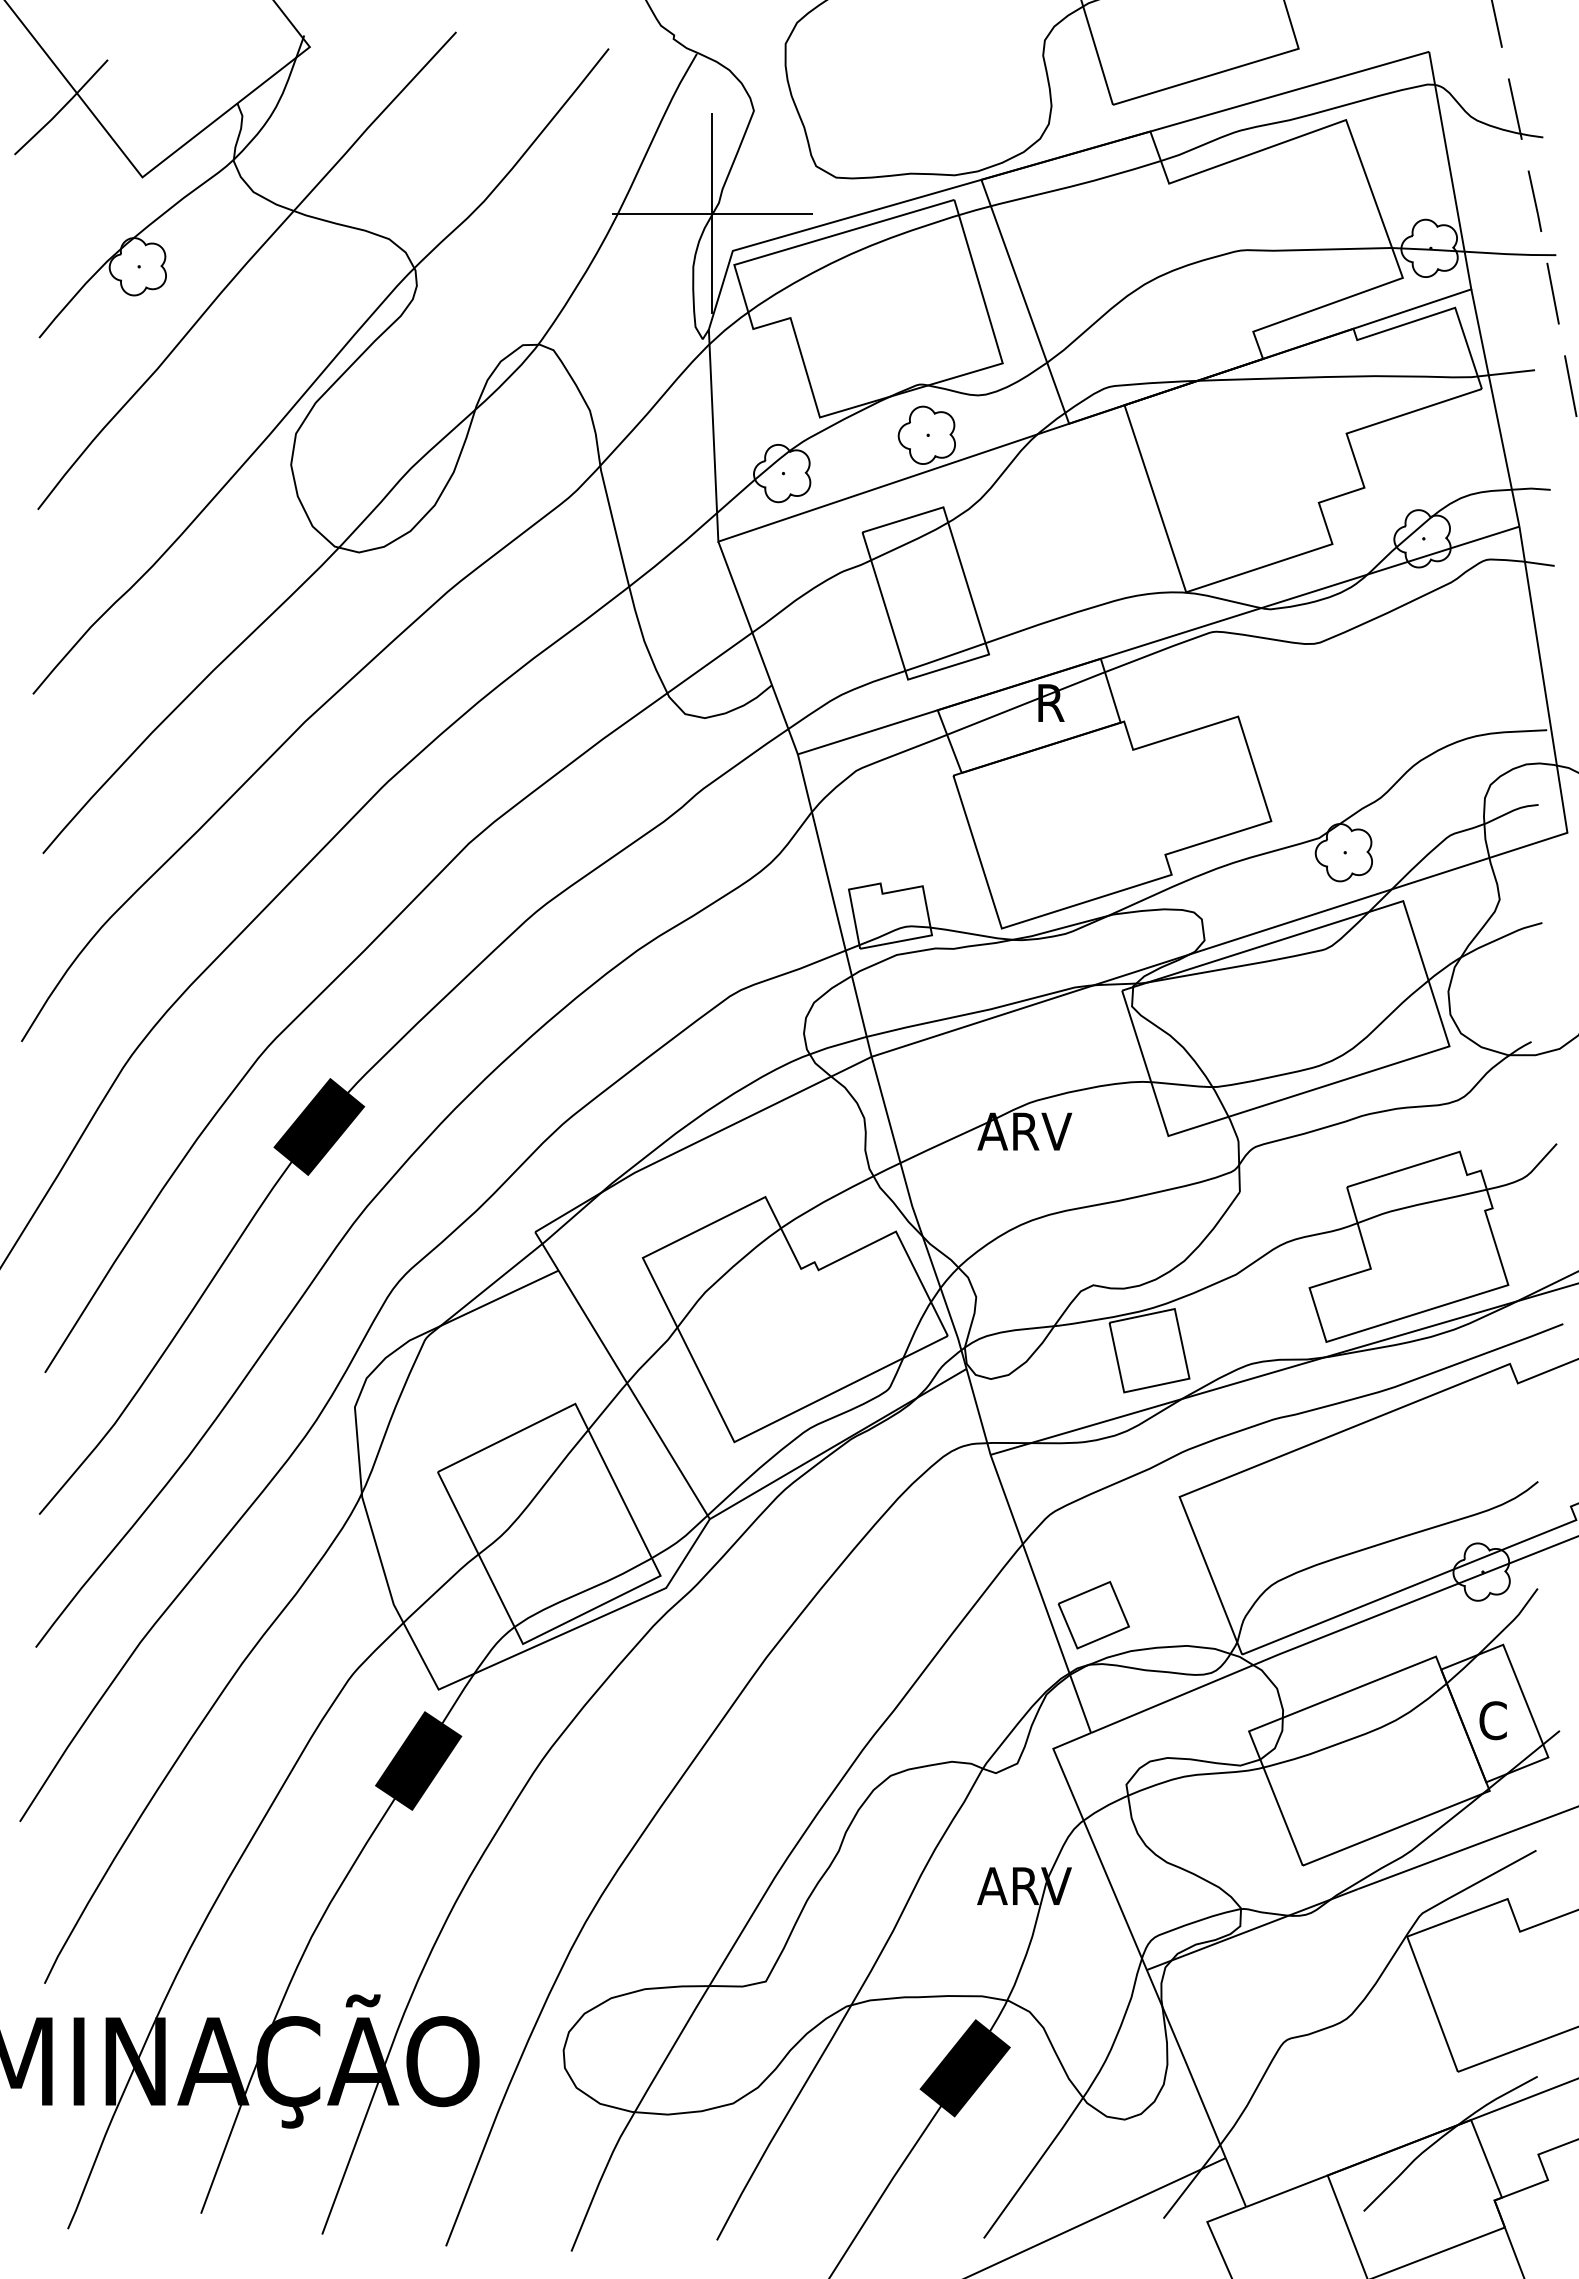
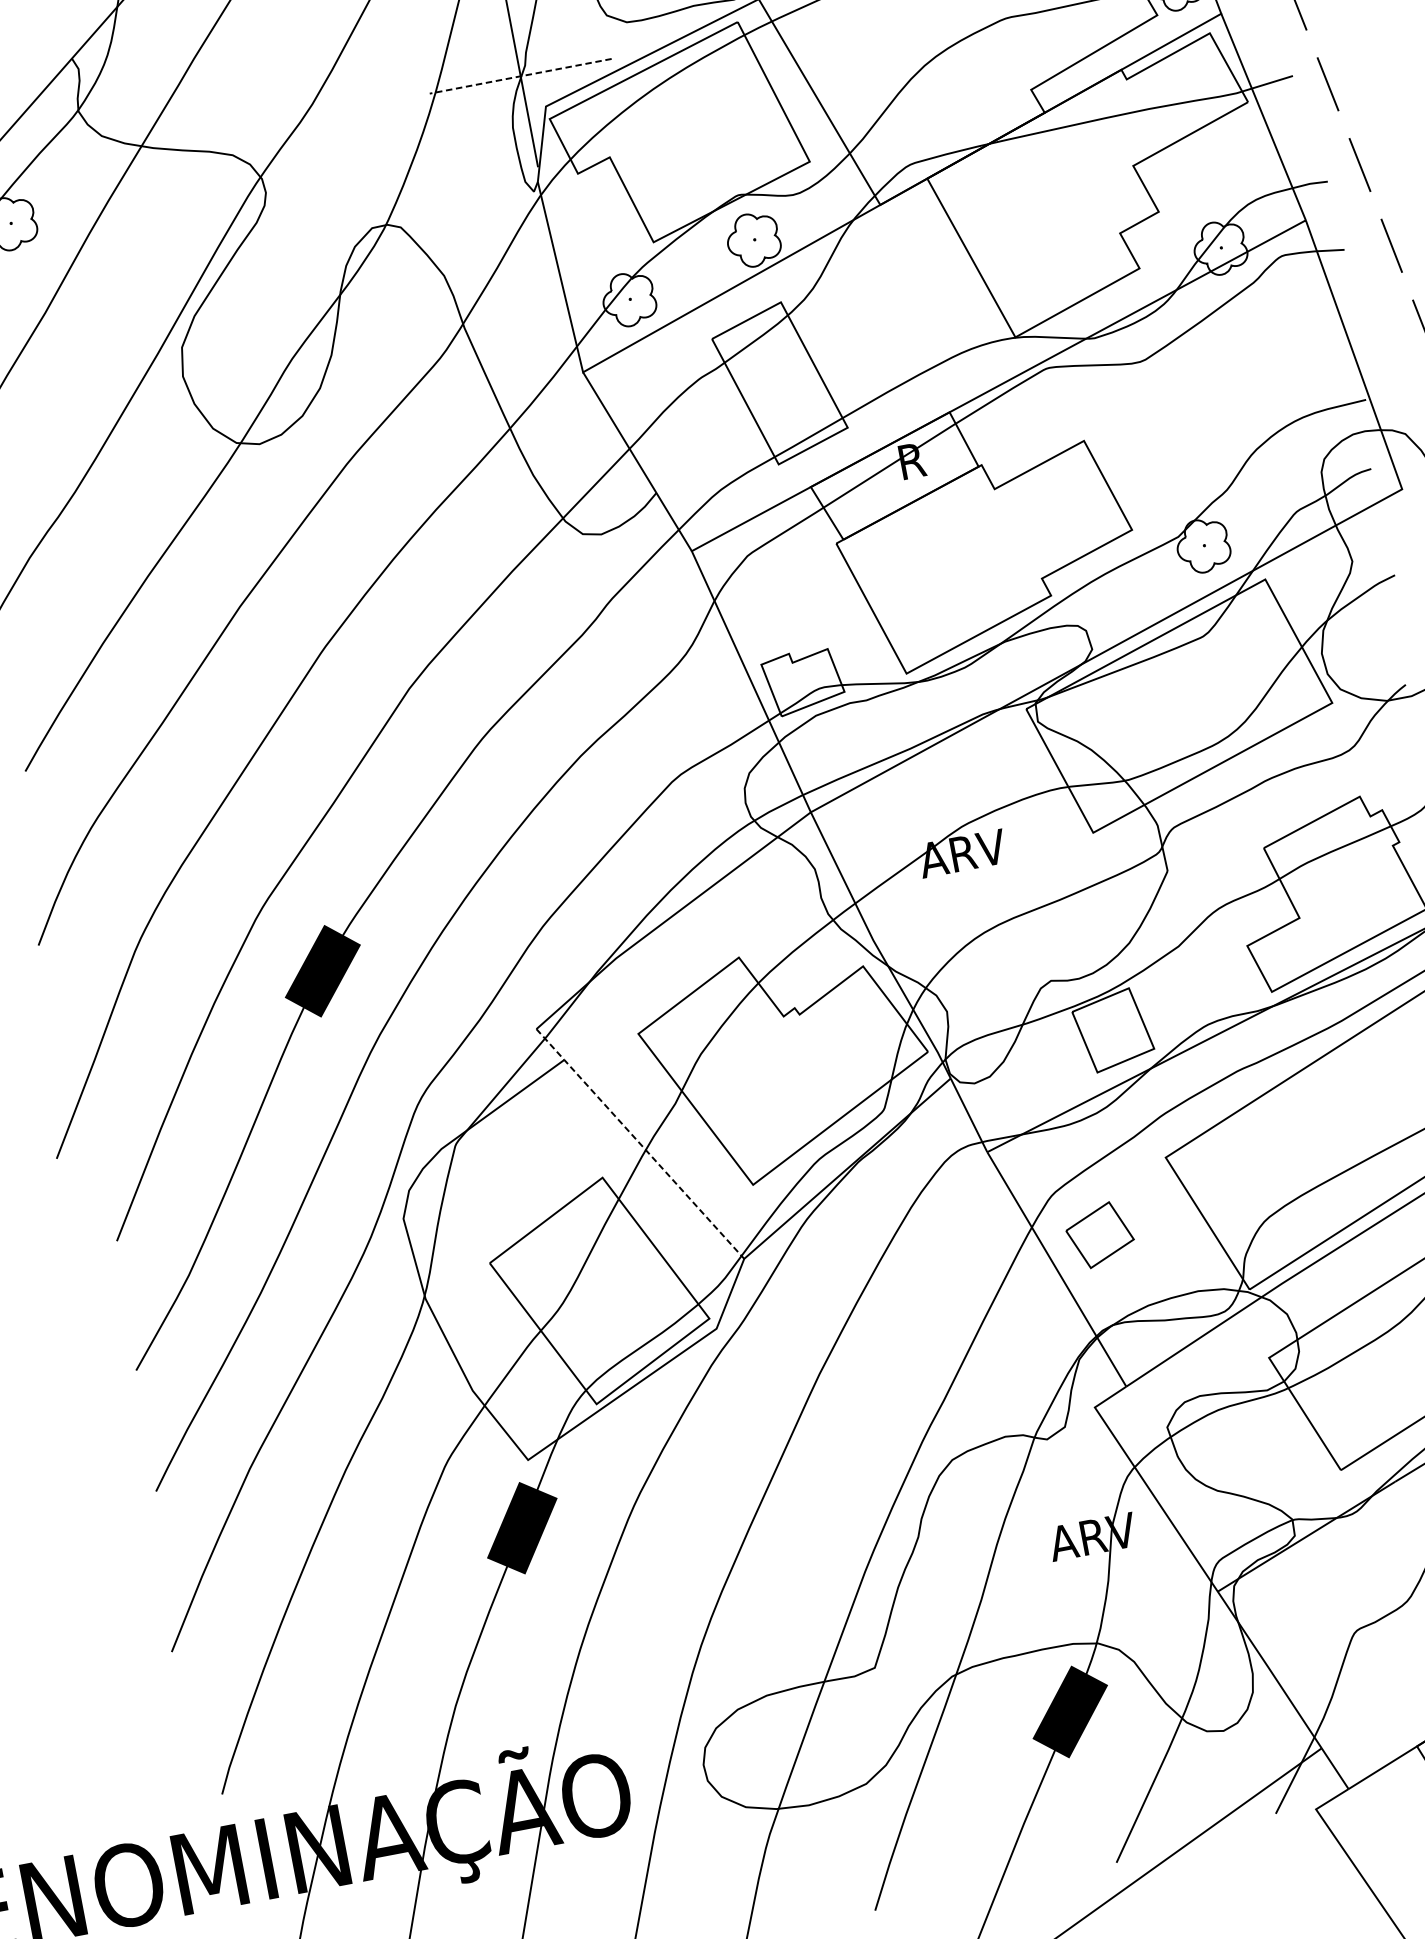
line: (711, 213) -> (520, 76), solid -> dashed
line: (622, 1374) -> (640, 1142), solid -> dashed
part: (1093, 1615) -> (1099, 1235), moved

